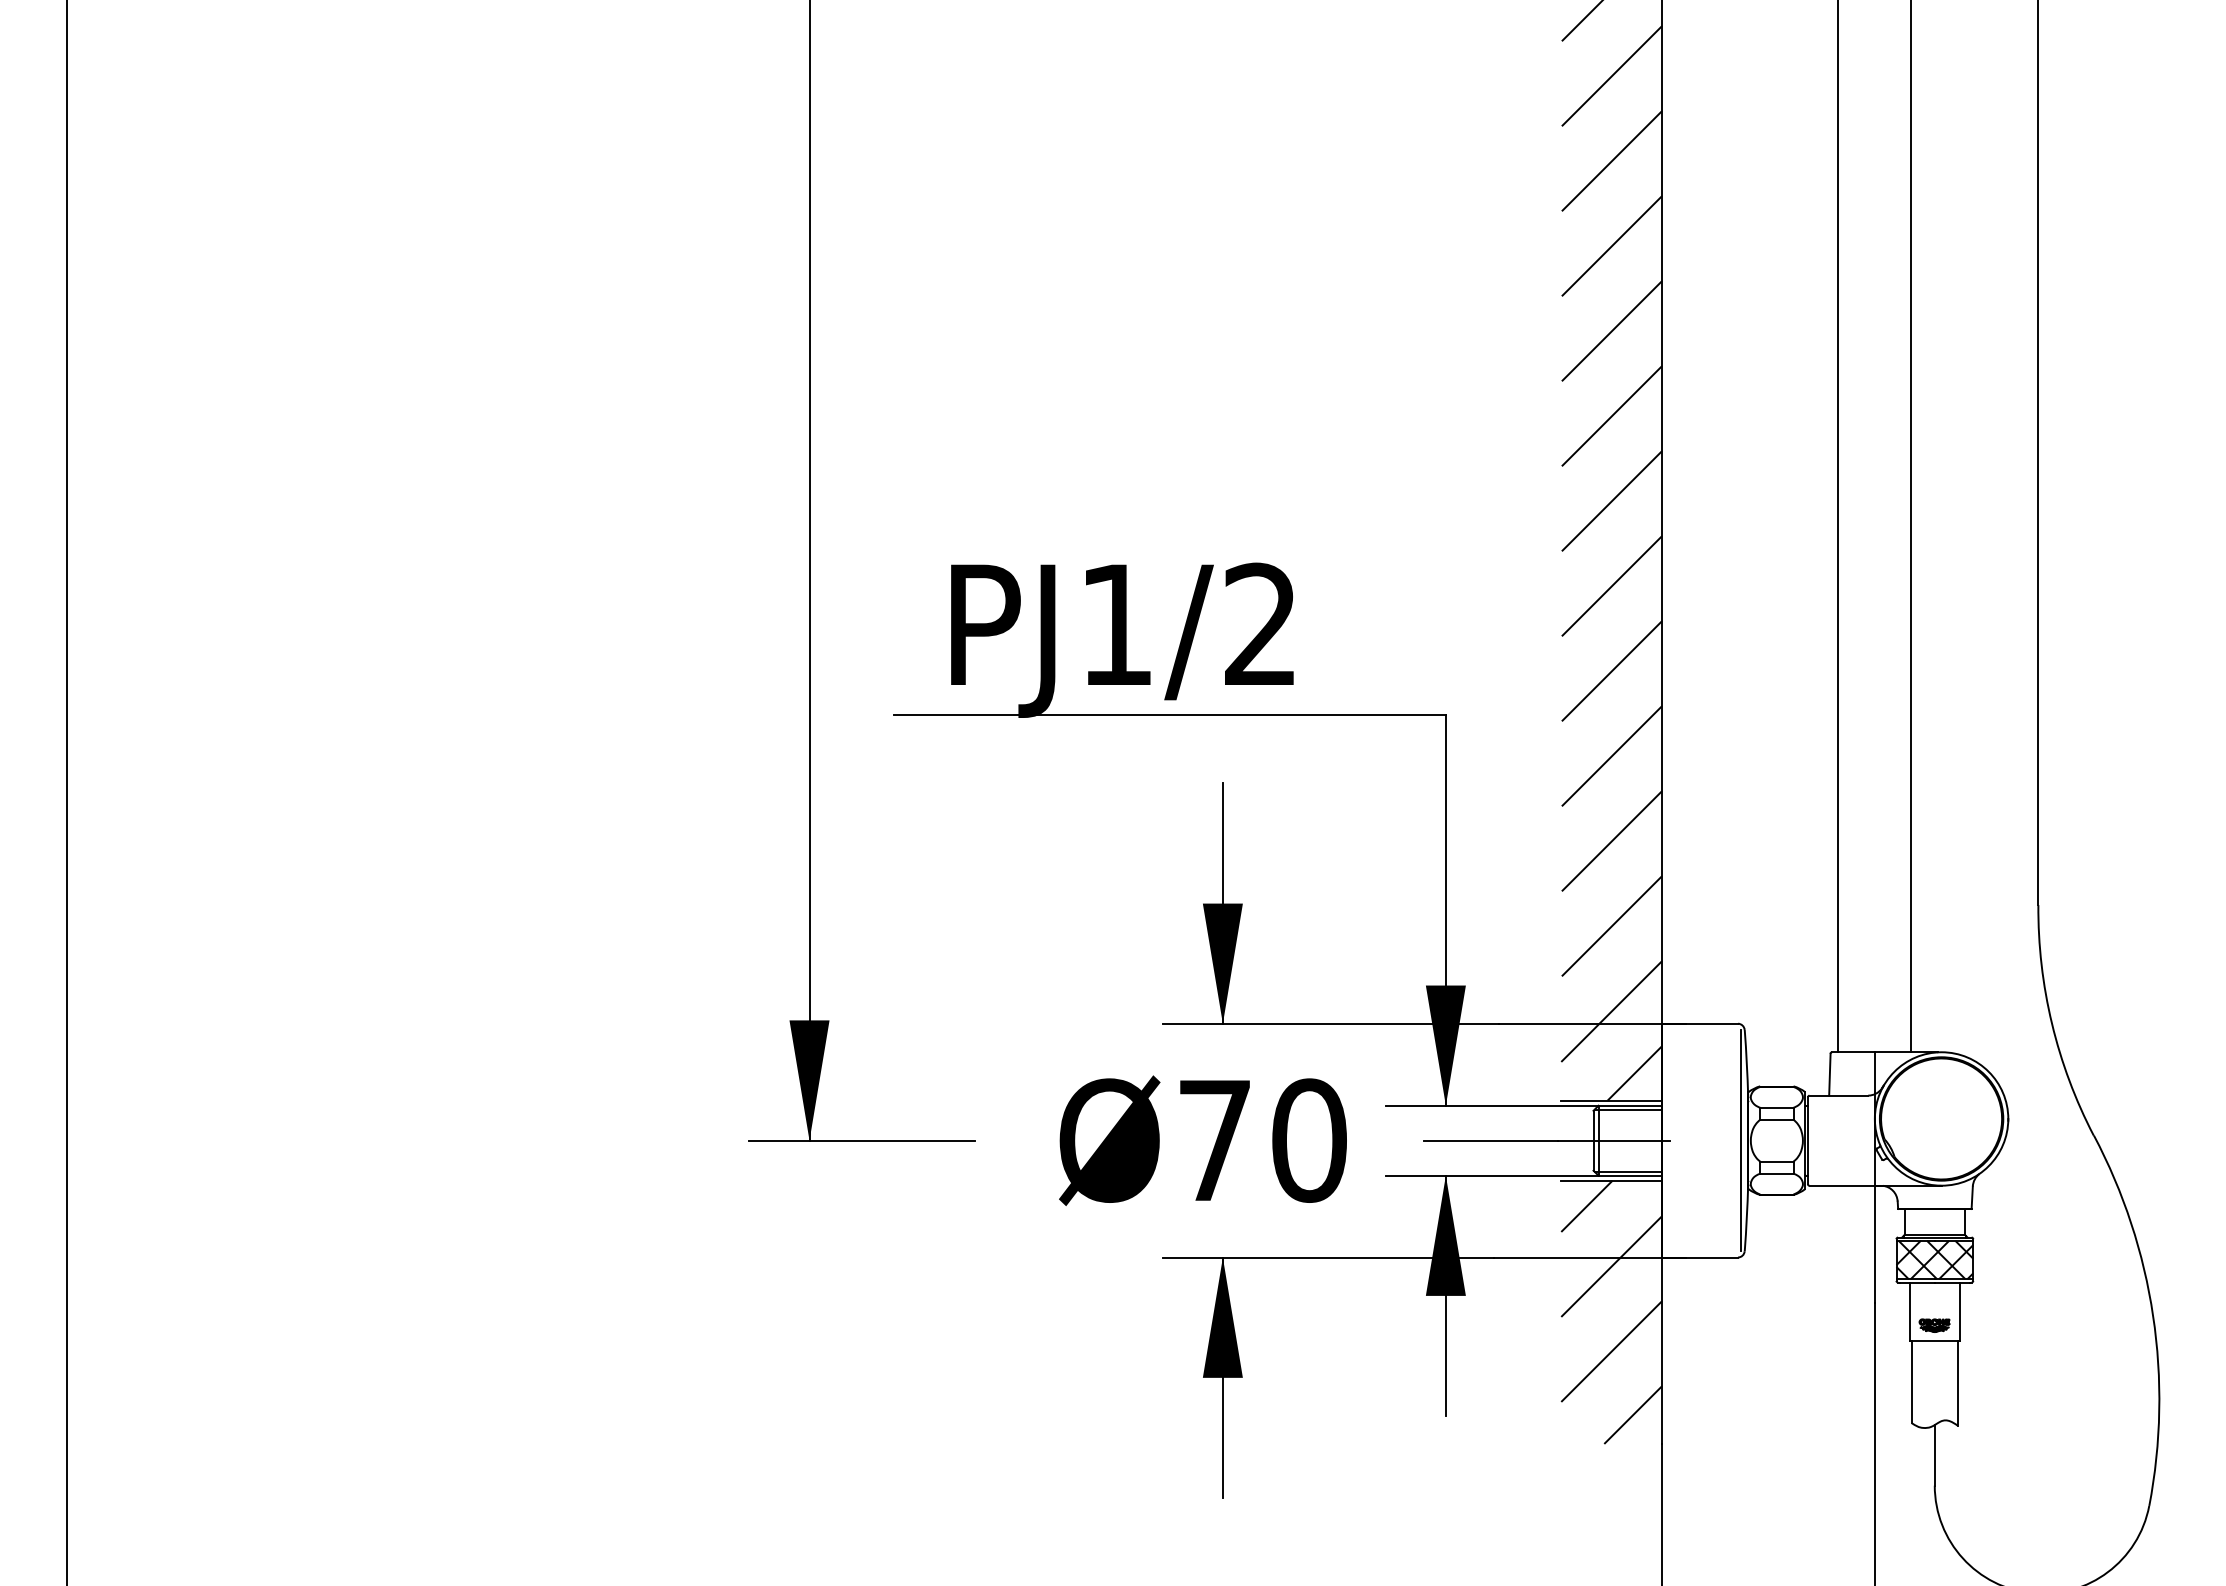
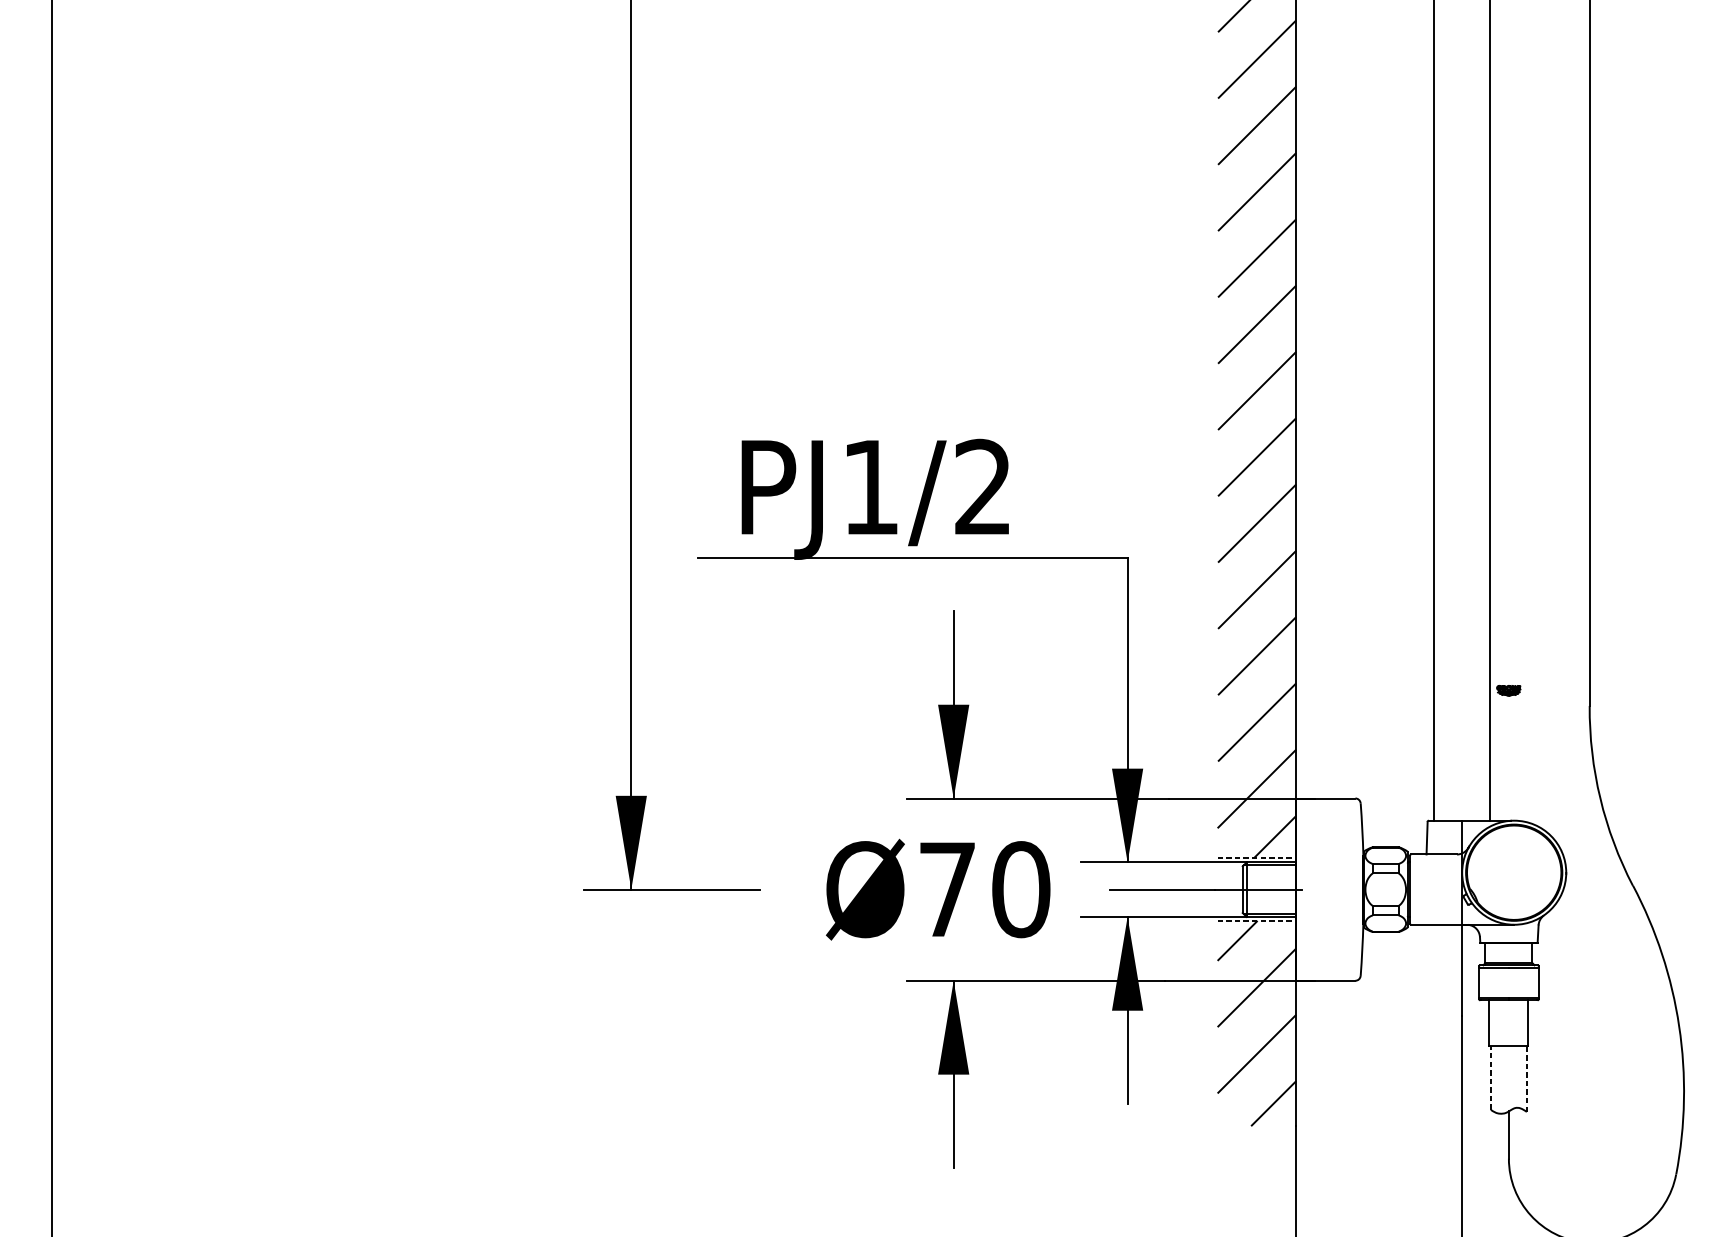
line: (1612, 1100) -> (1257, 858), solid -> dashed
line: (1741, 1140) -> (1358, 889), removed
line: (1612, 1180) -> (1257, 920), solid -> dashed
hatch: (1934, 1259) -> (1508, 982), removed
part: (1934, 1325) -> (1508, 690), moved
line: (1911, 1381) -> (1490, 1077), solid -> dashed
line: (1957, 1382) -> (1526, 1078), solid -> dashed

